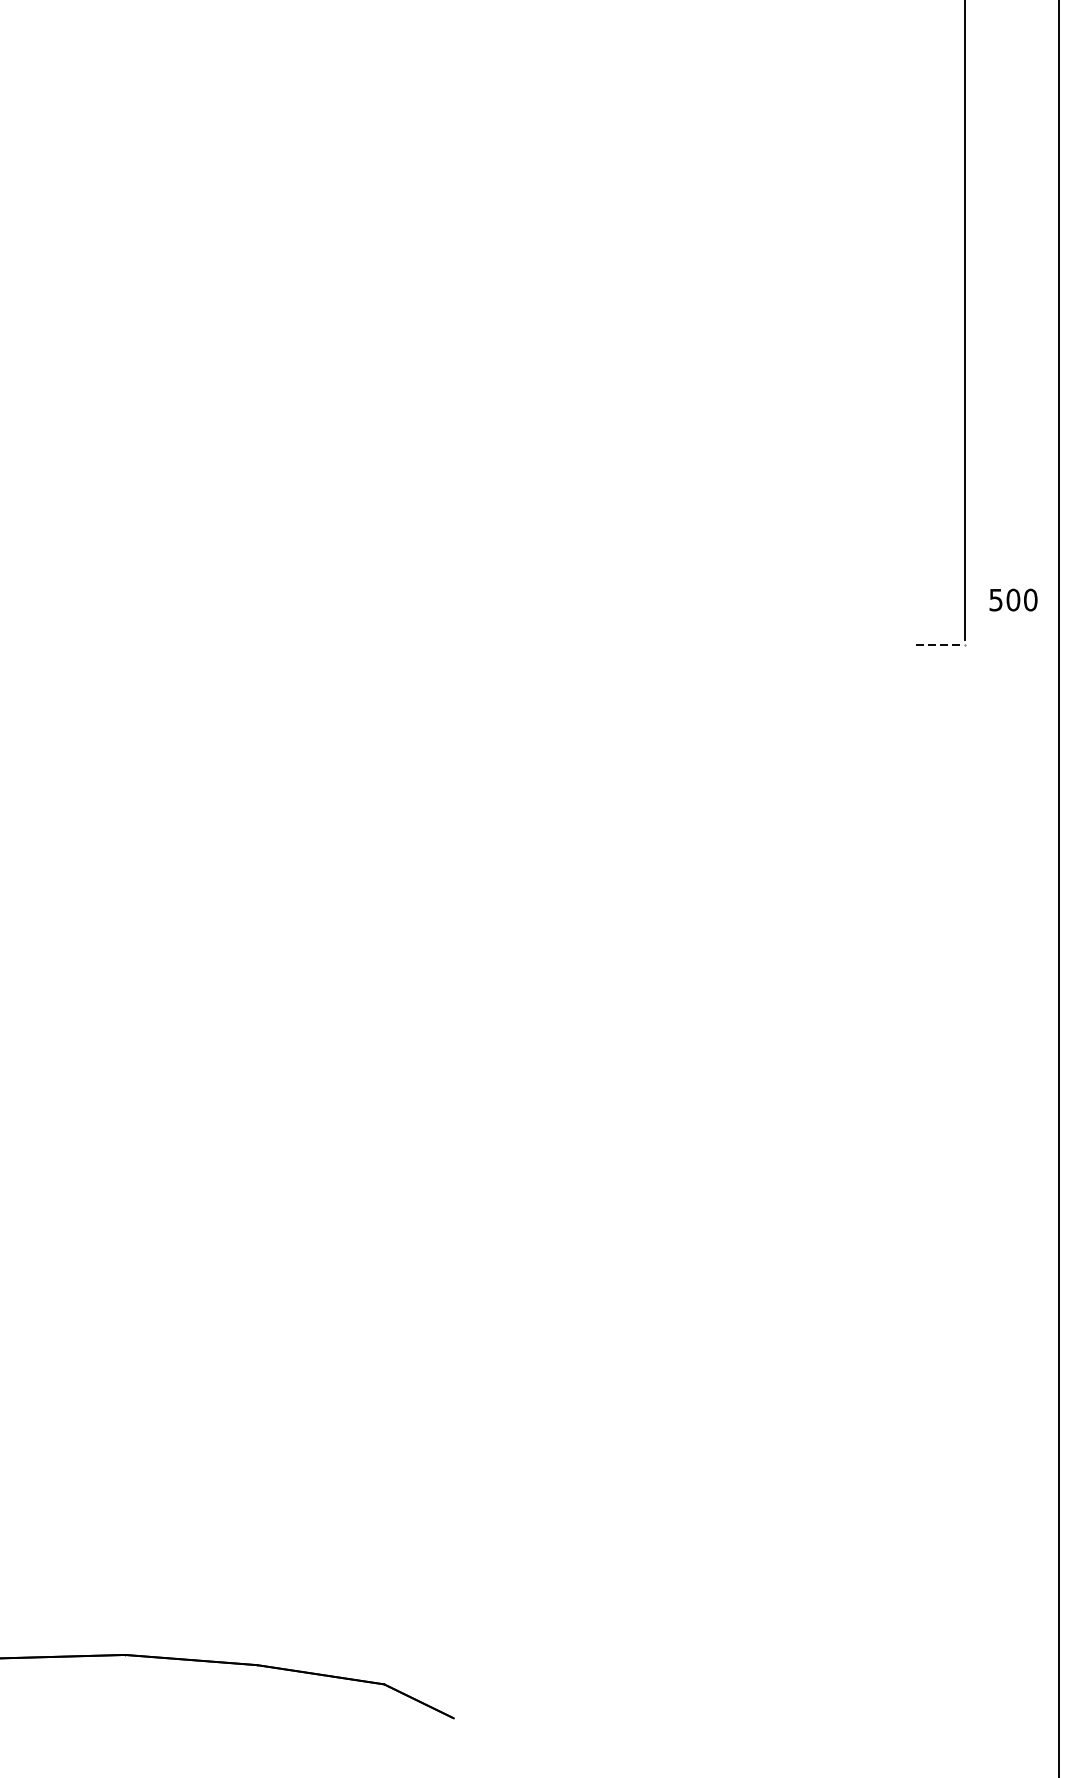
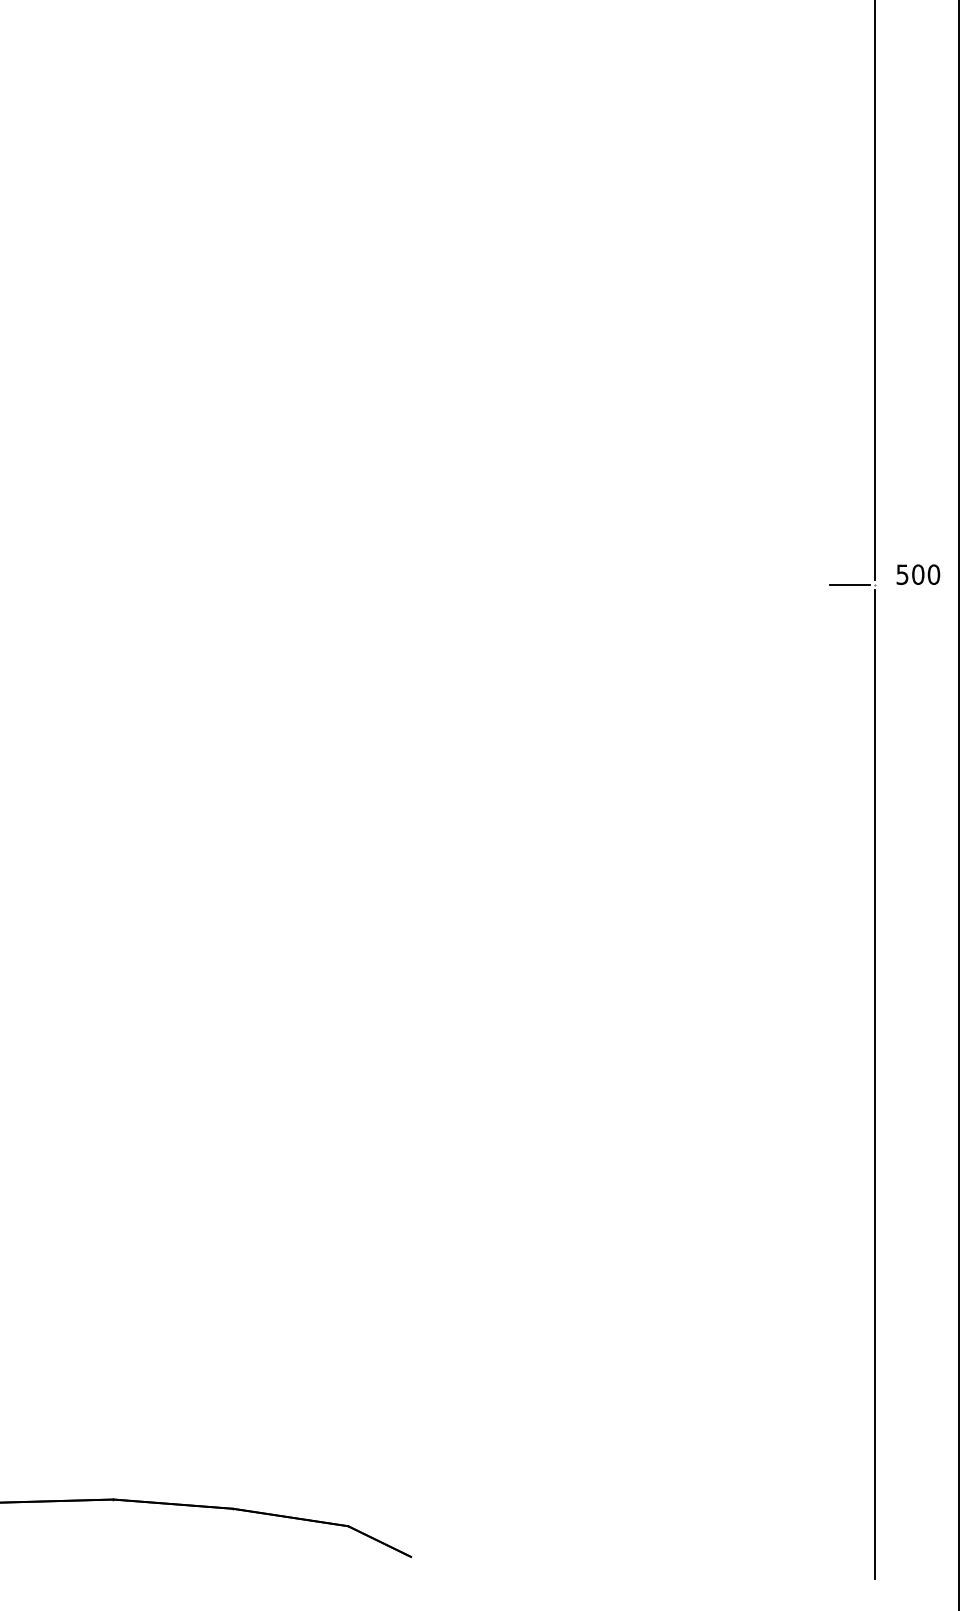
text: (1013, 599) -> (918, 574), moved
line: (937, 645) -> (849, 584), dashed -> solid
line: (965, 1196) -> (874, 1084), added

